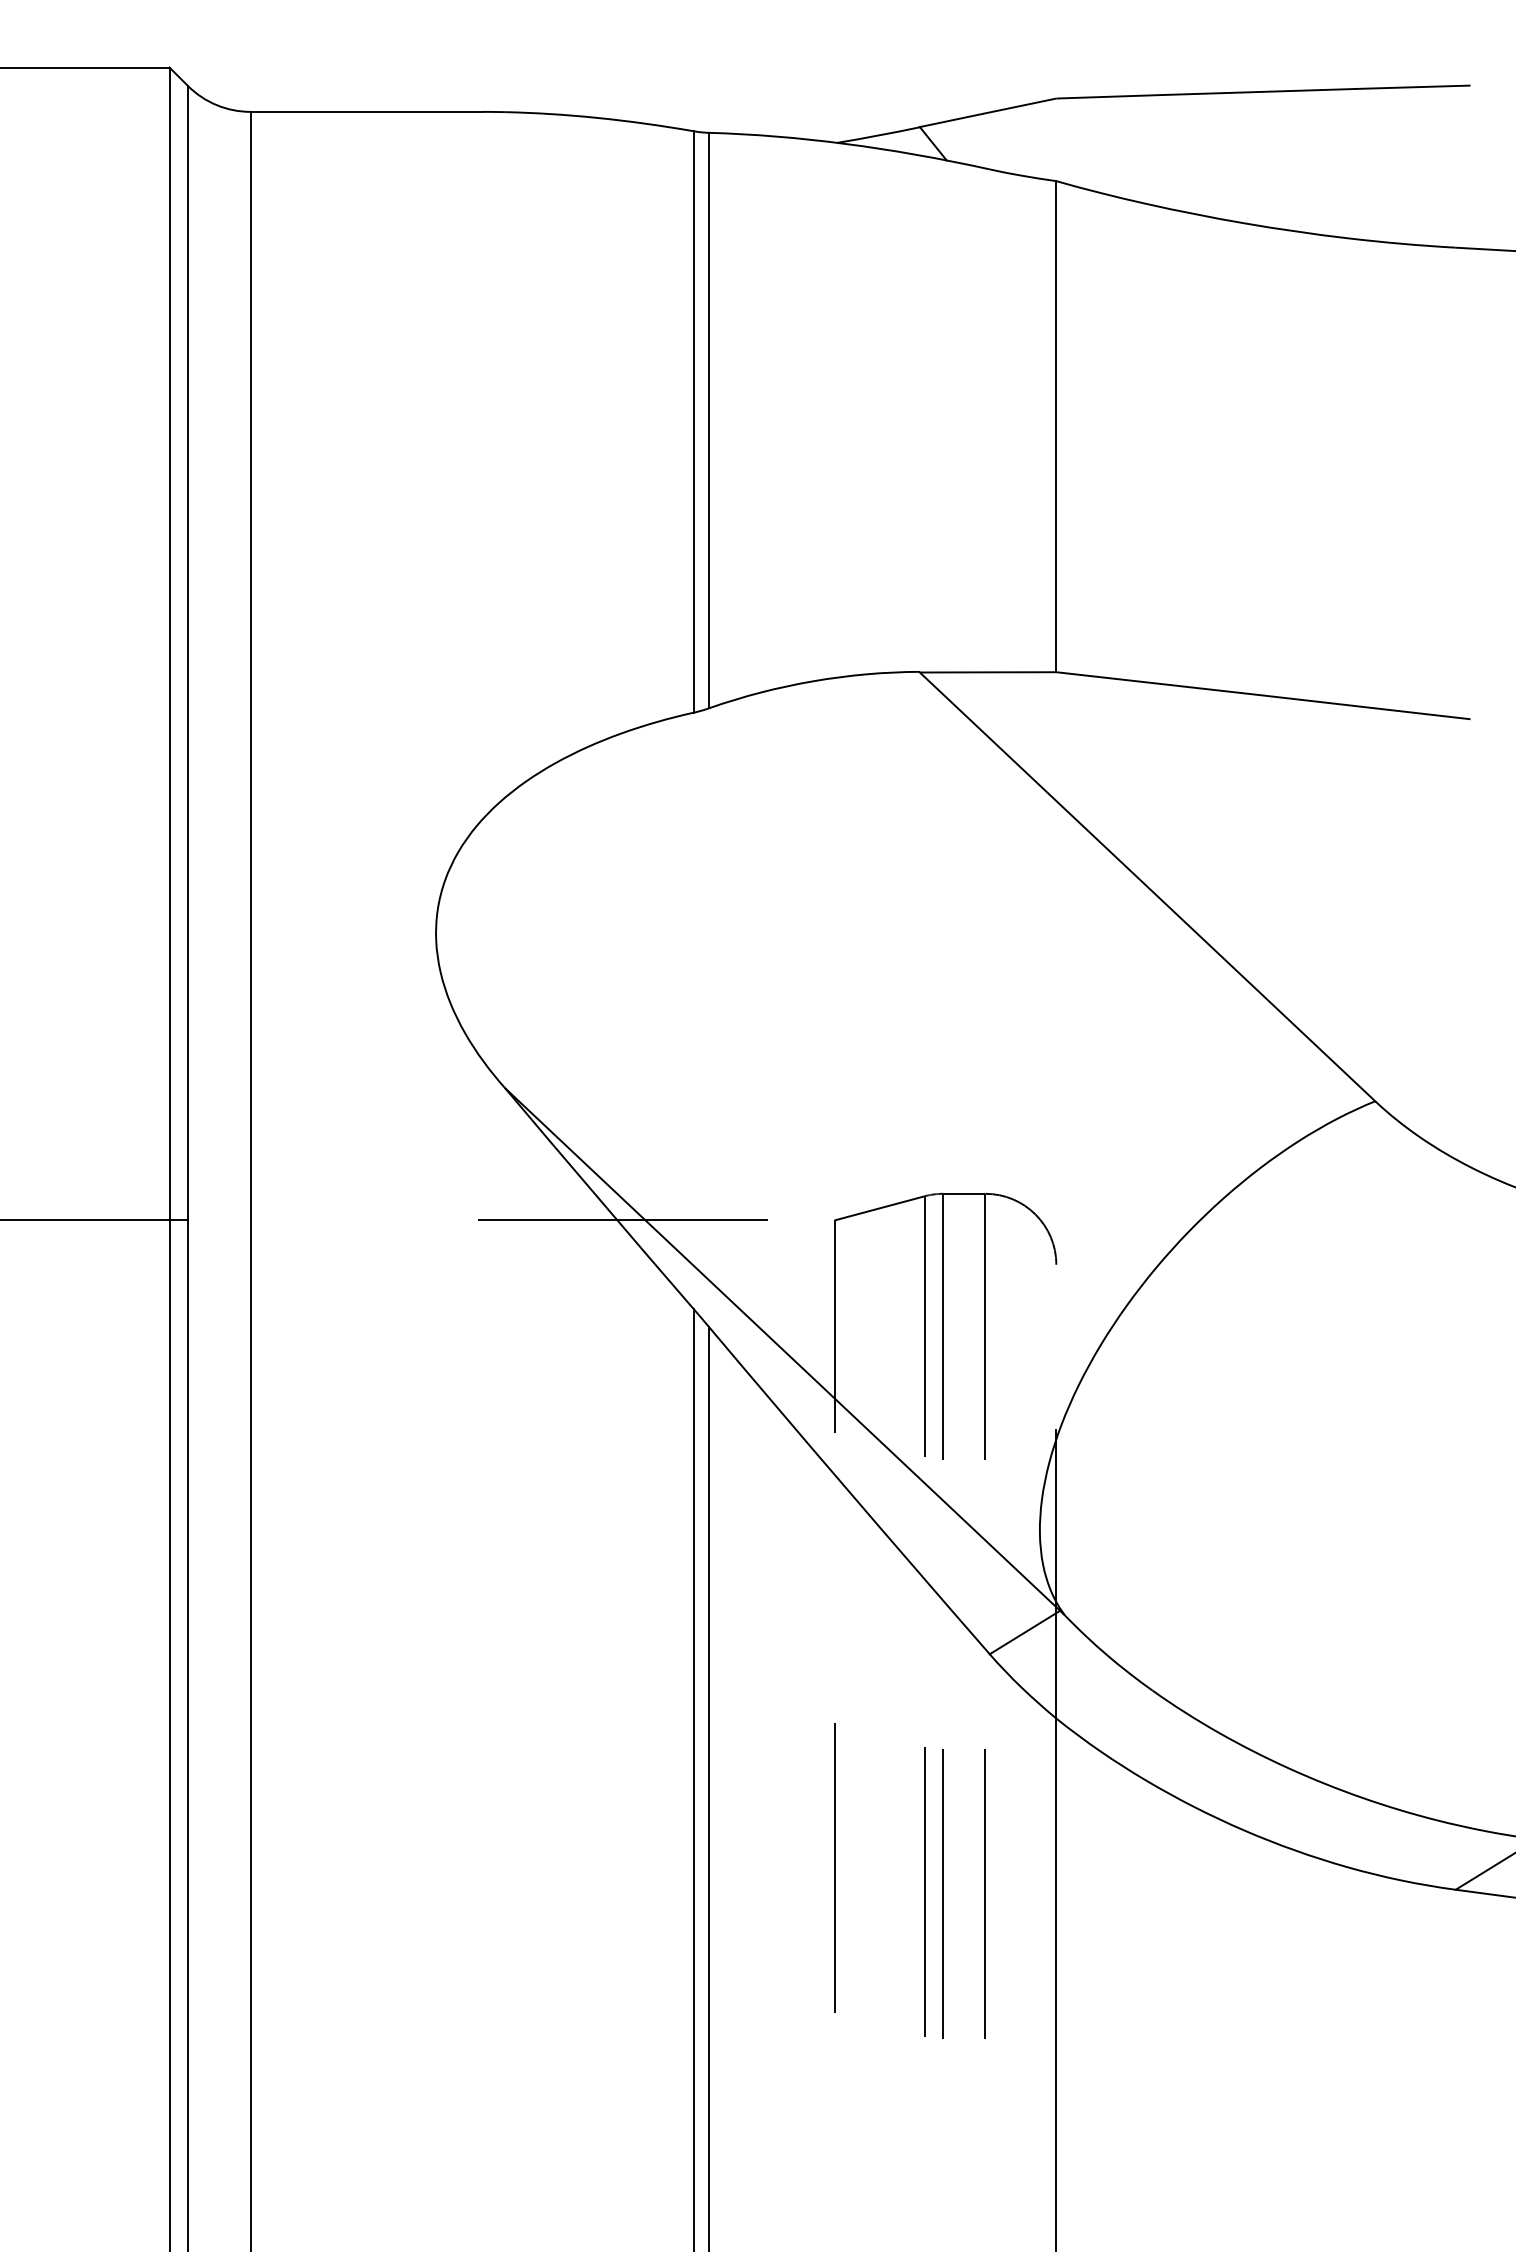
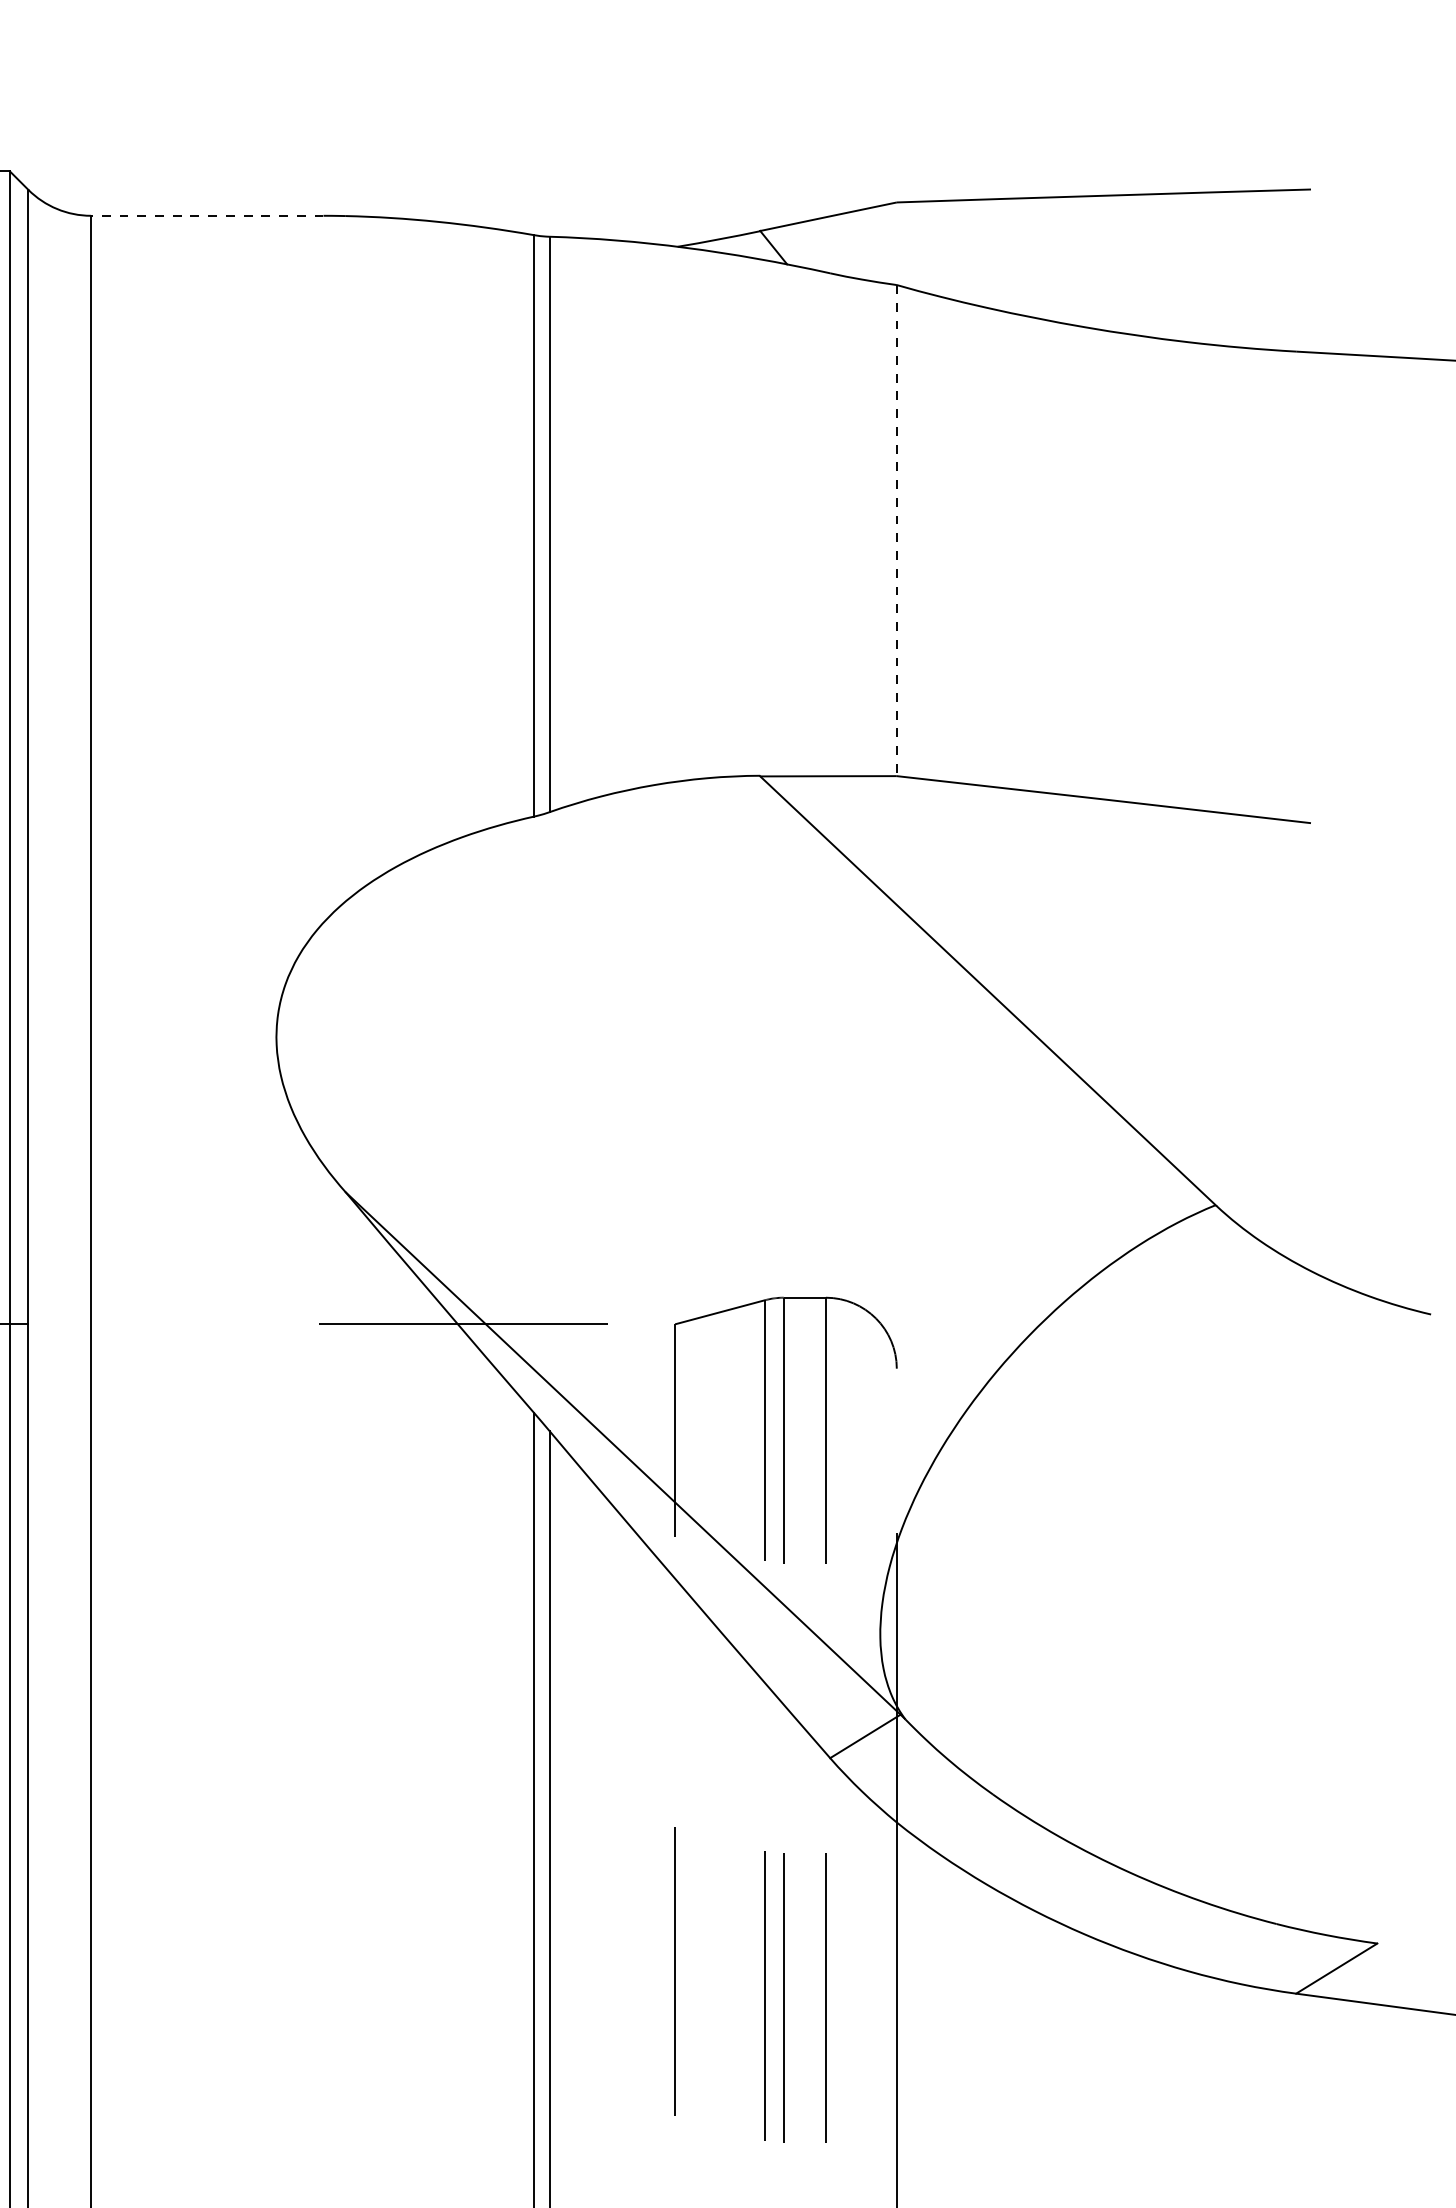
line: (366, 111) -> (206, 215), solid -> dashed
line: (1056, 426) -> (896, 530), solid -> dashed

